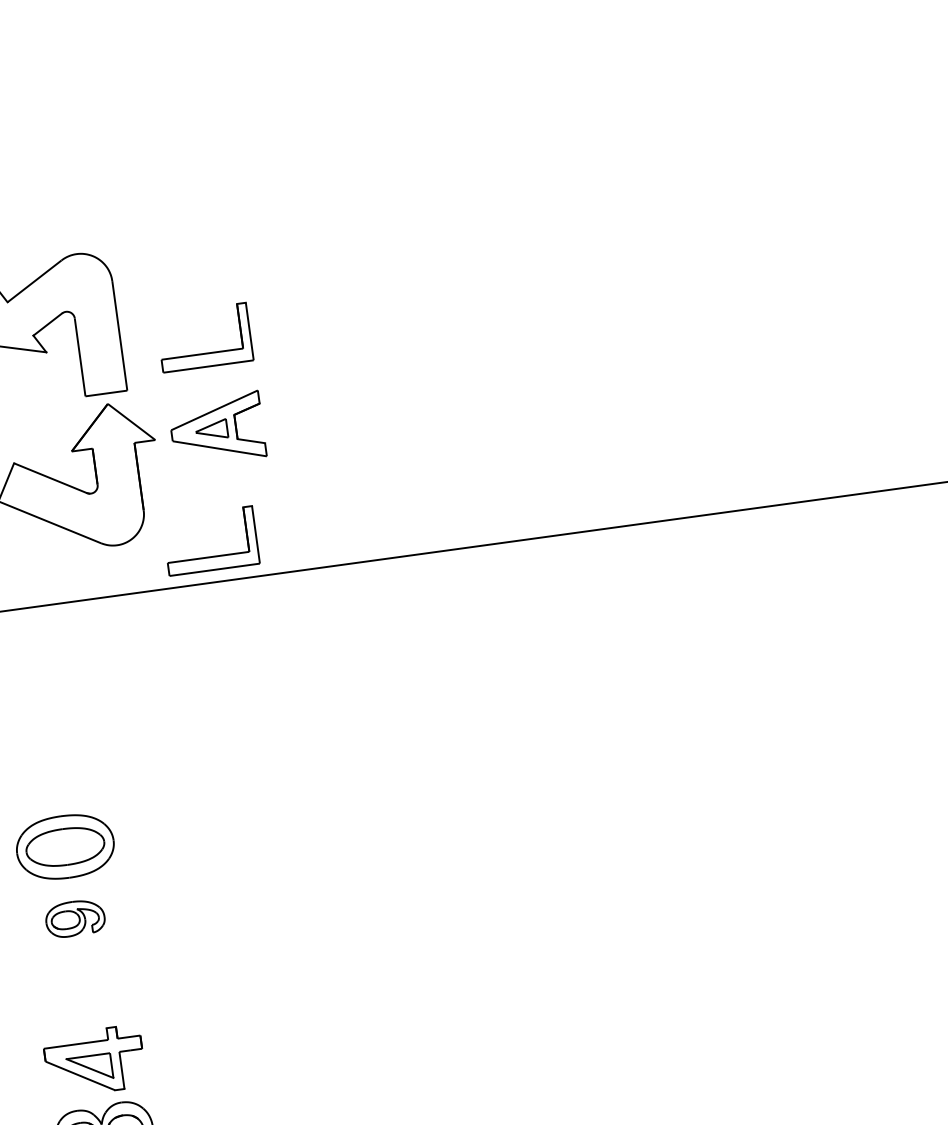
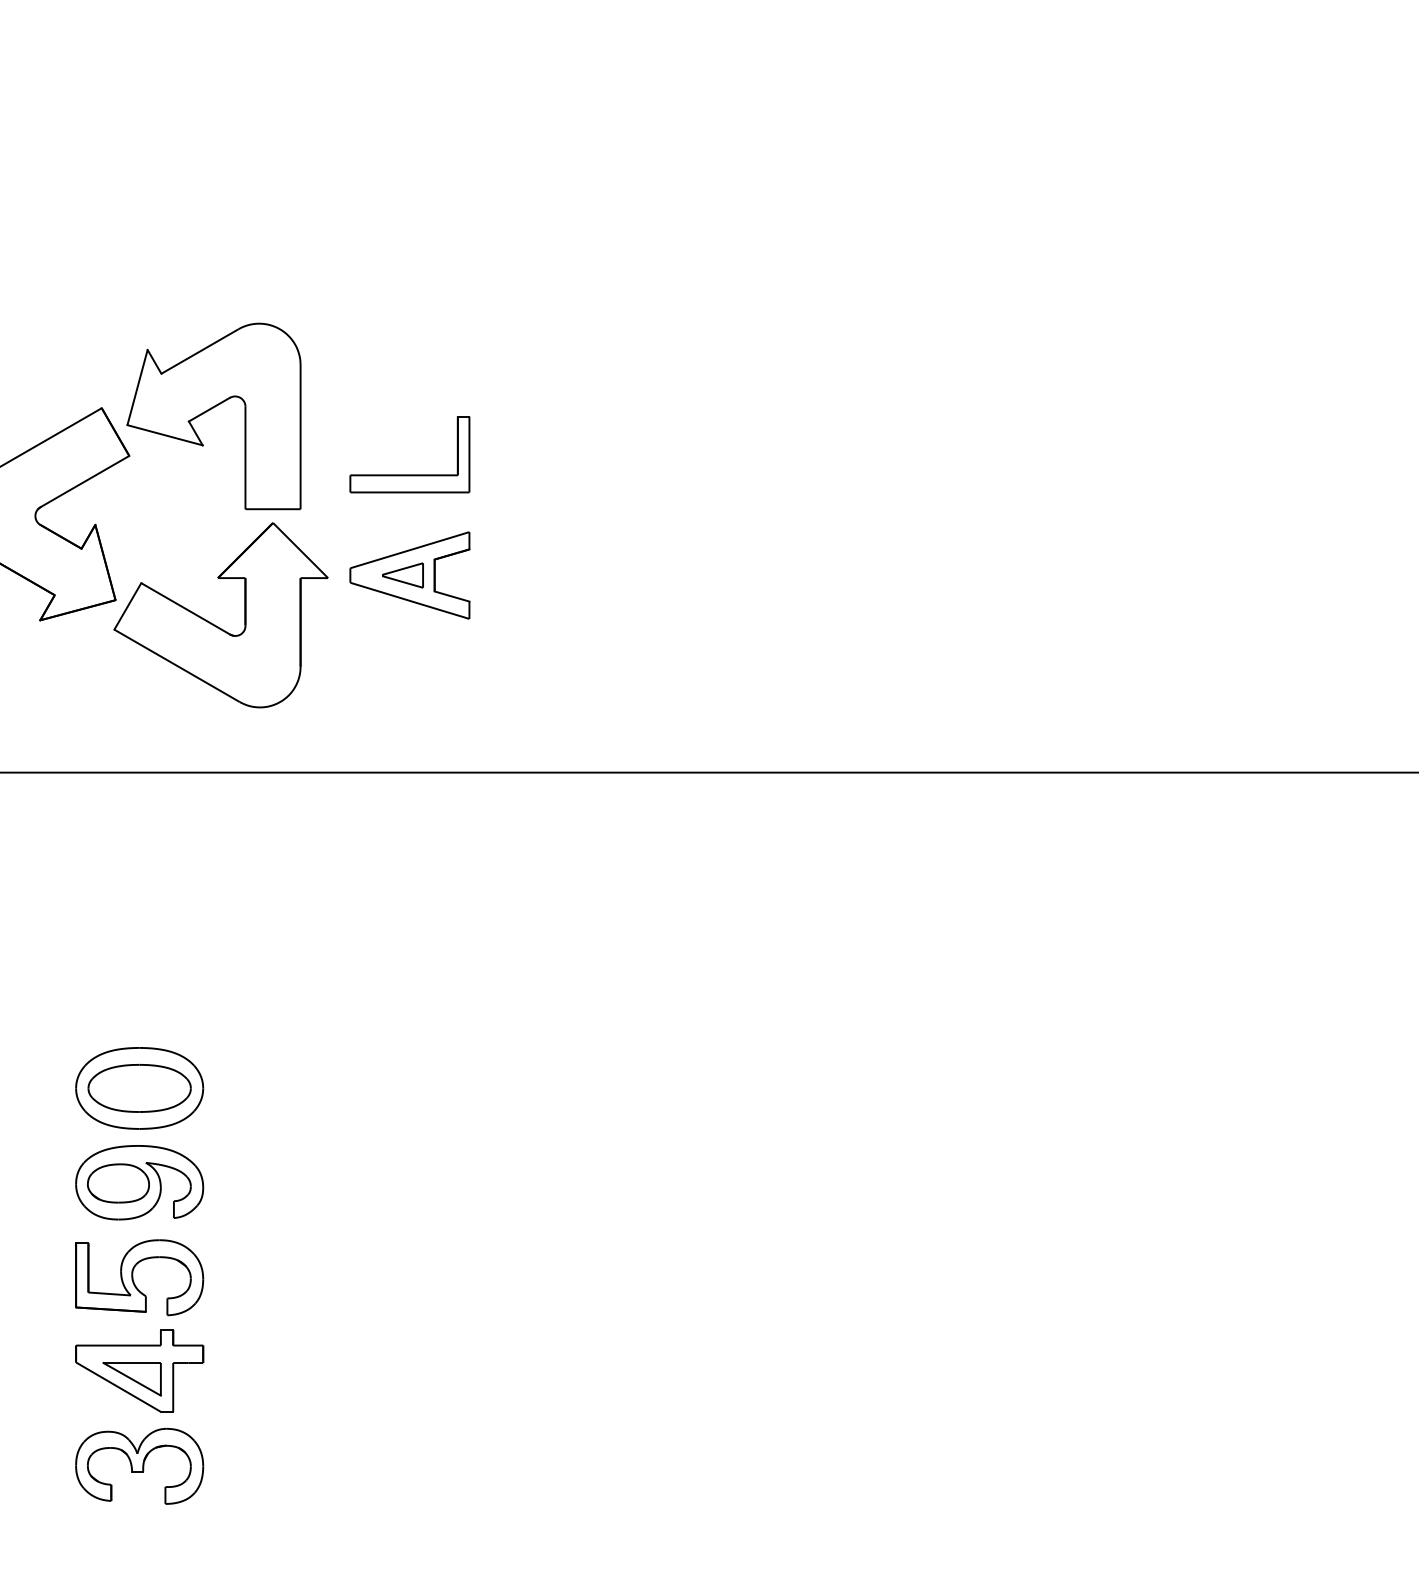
part: (212, 556) -> (381, 738), removed
part: (75, 918) -> (139, 1182), size x1.67
part: (84, 990) -> (139, 1277), added

